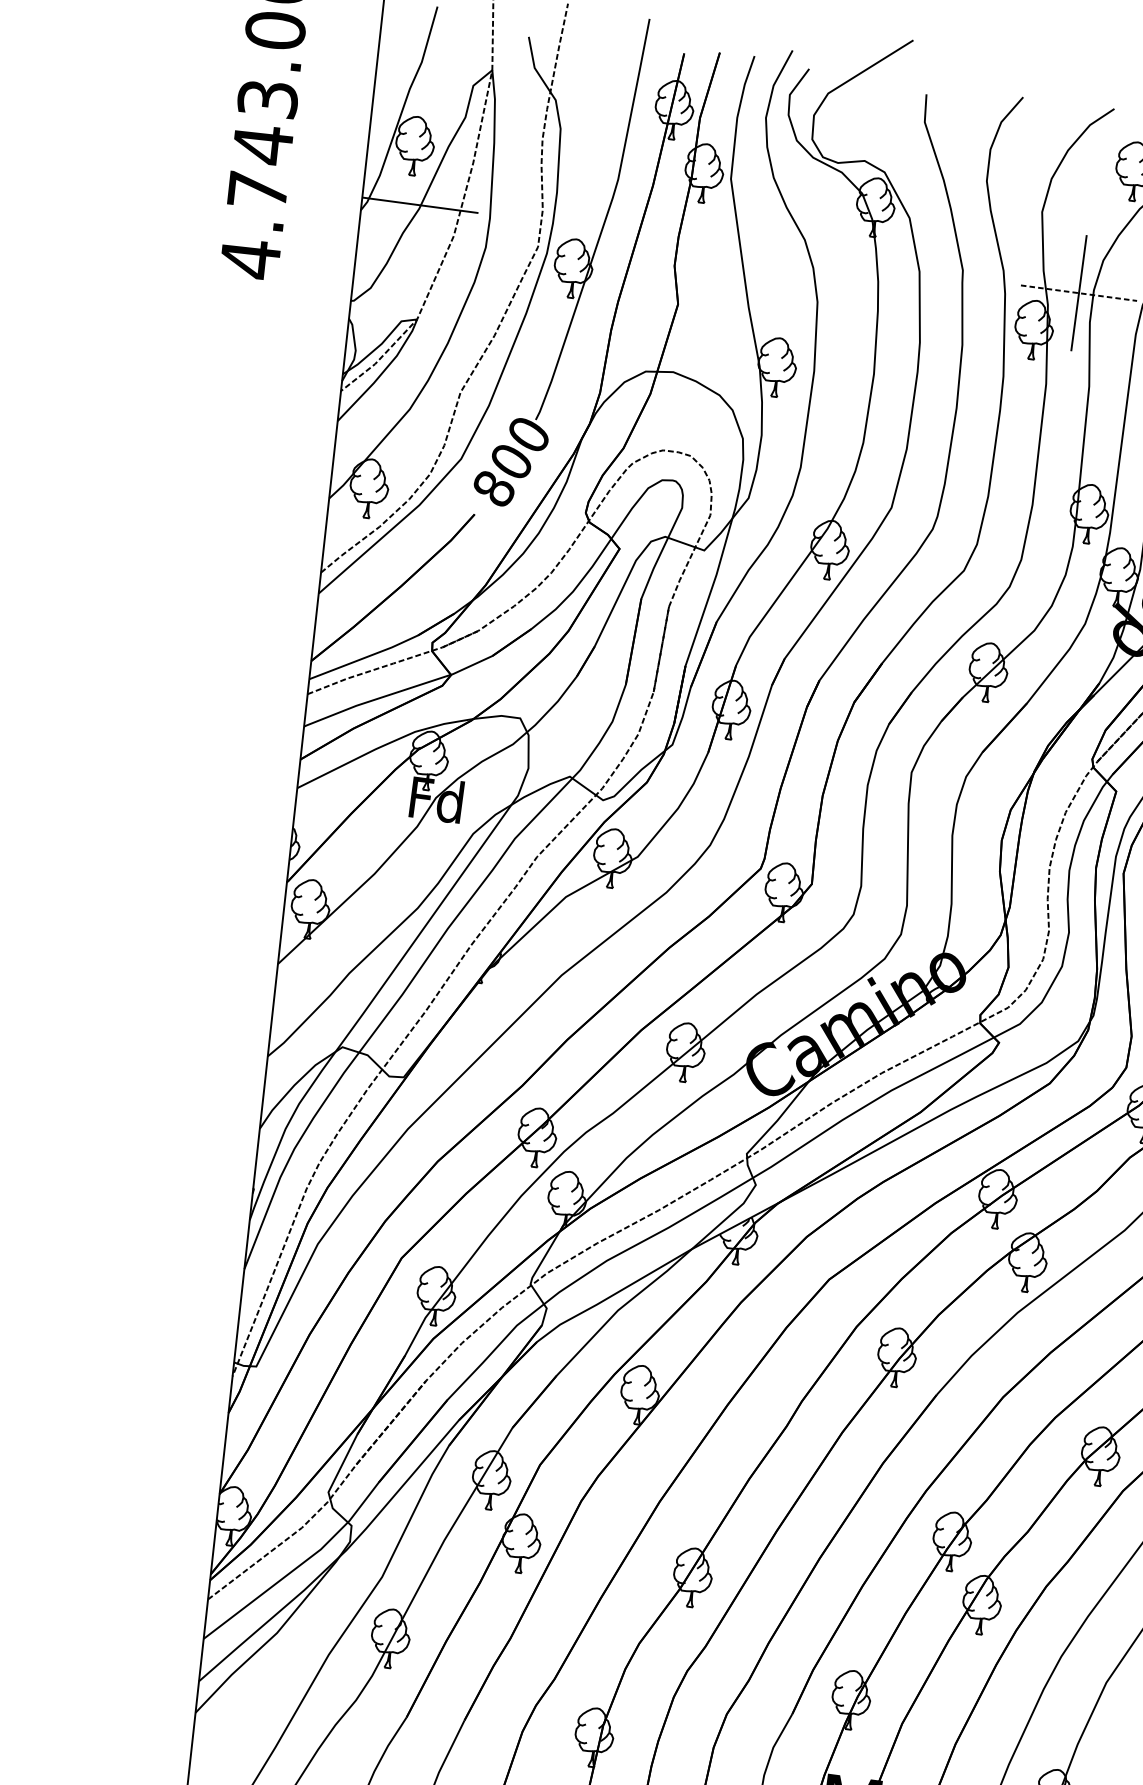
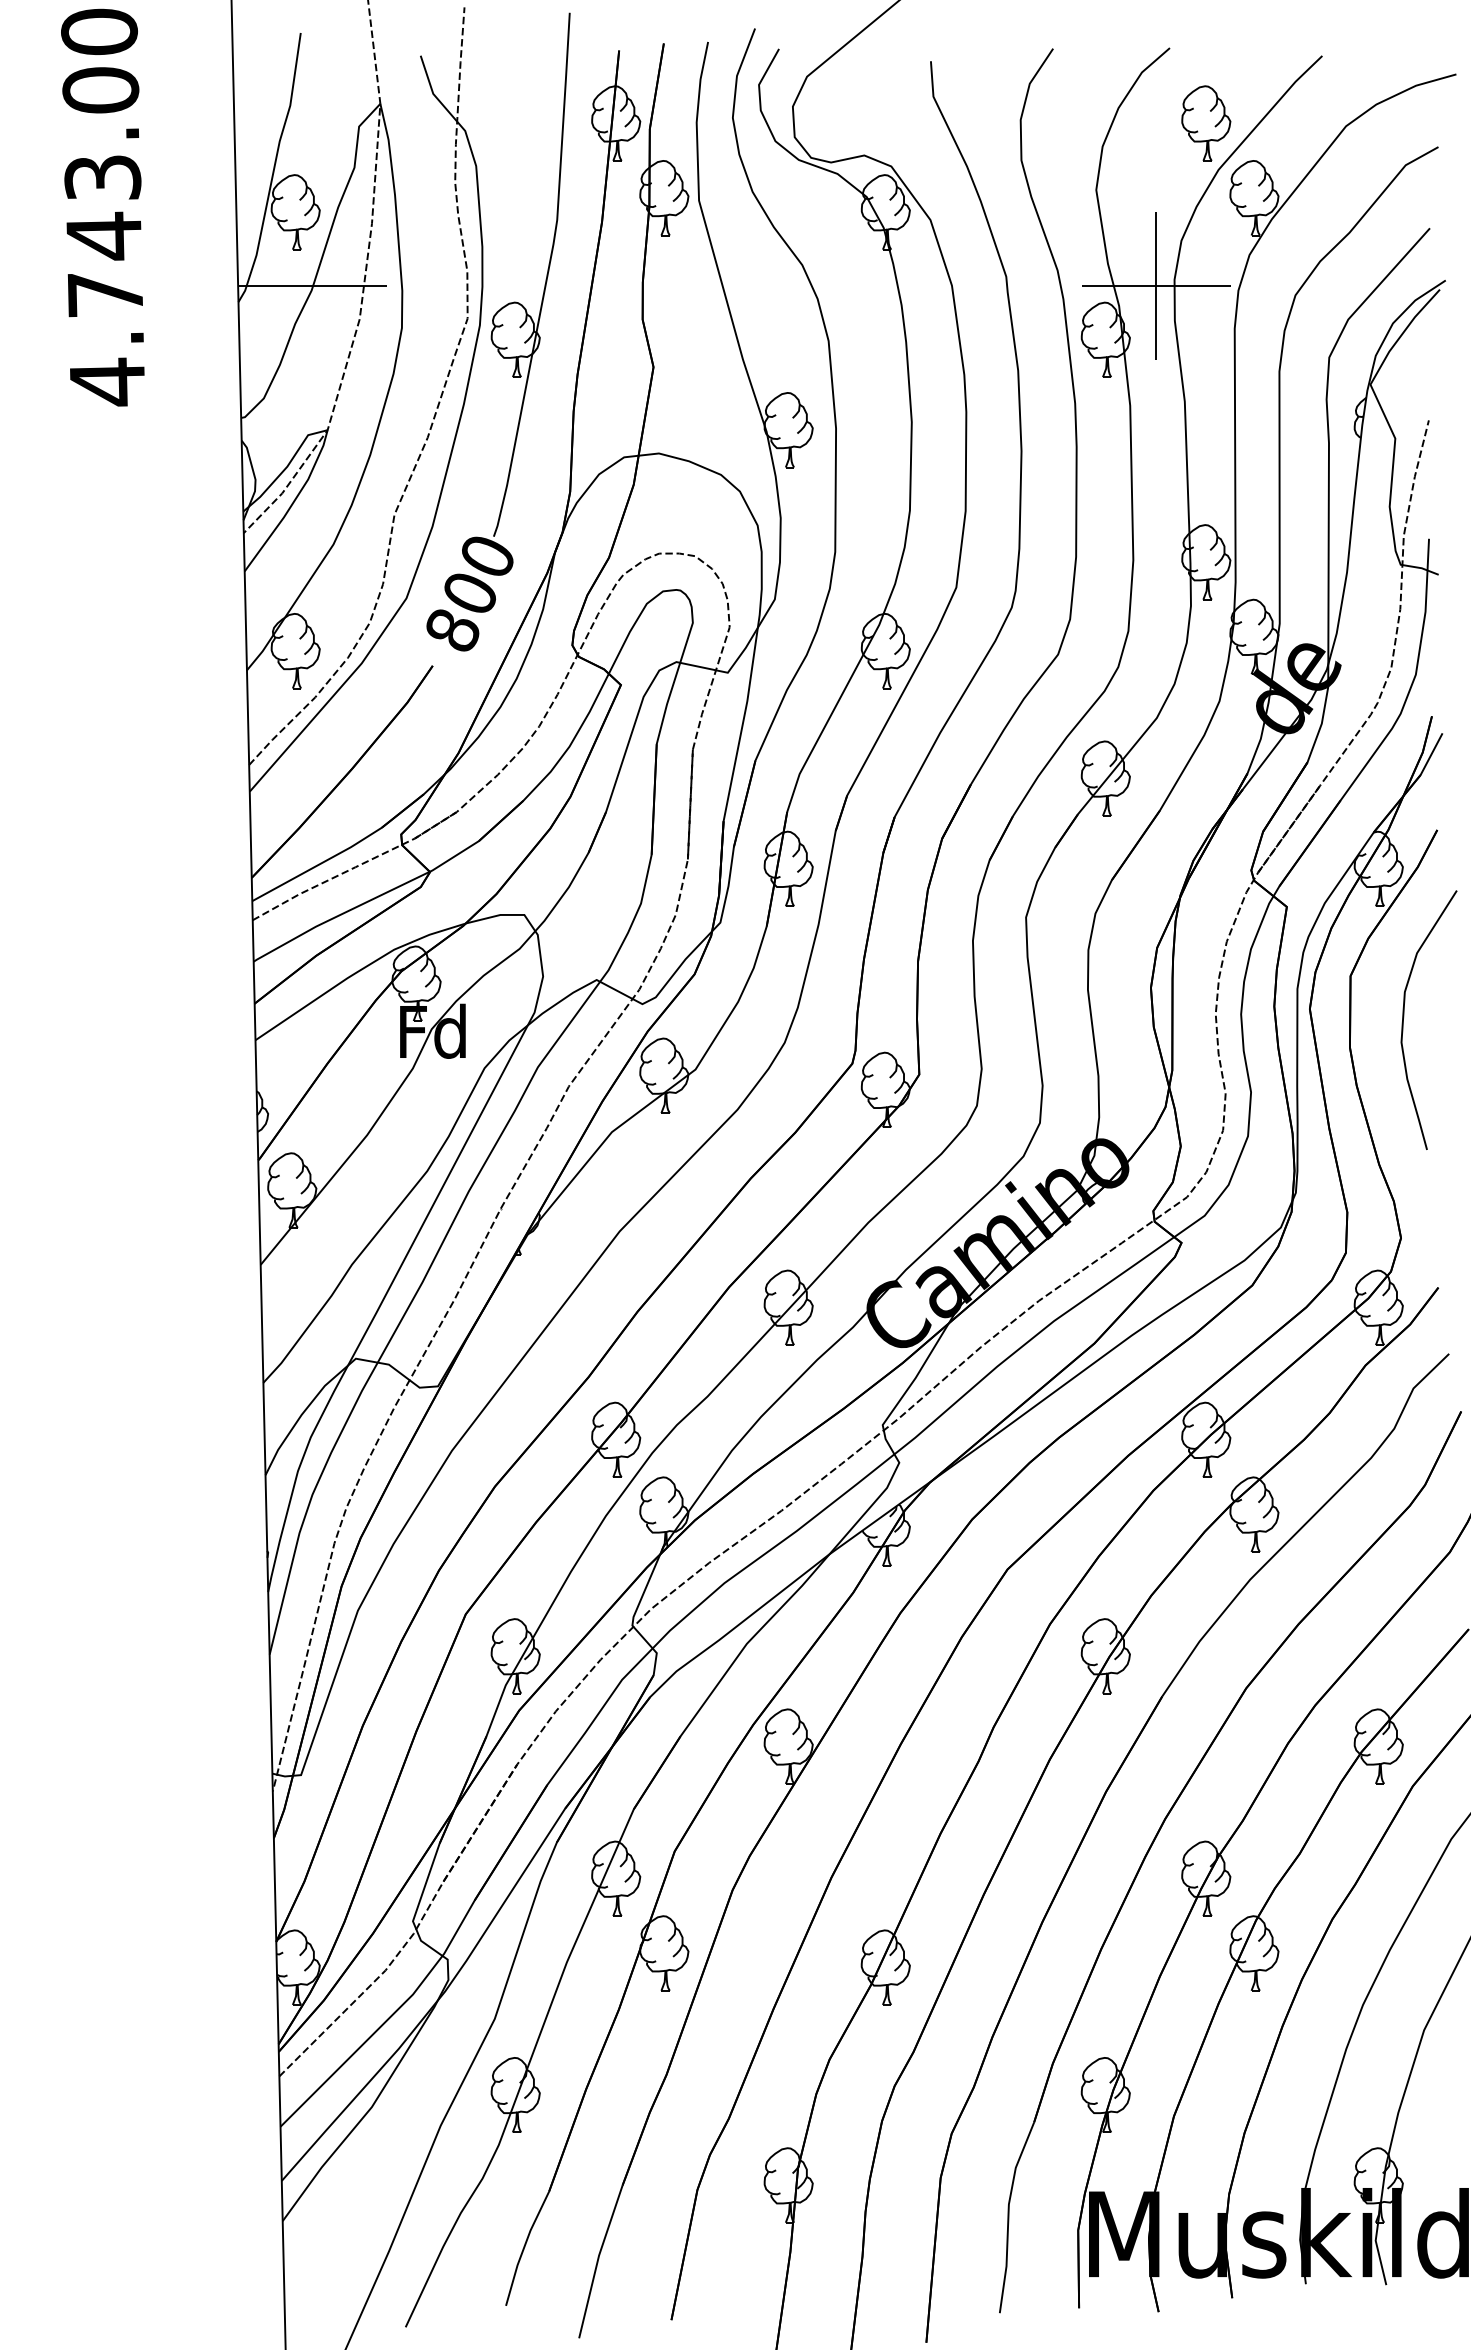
line: (1079, 292) -> (1156, 285), dashed -> solid

